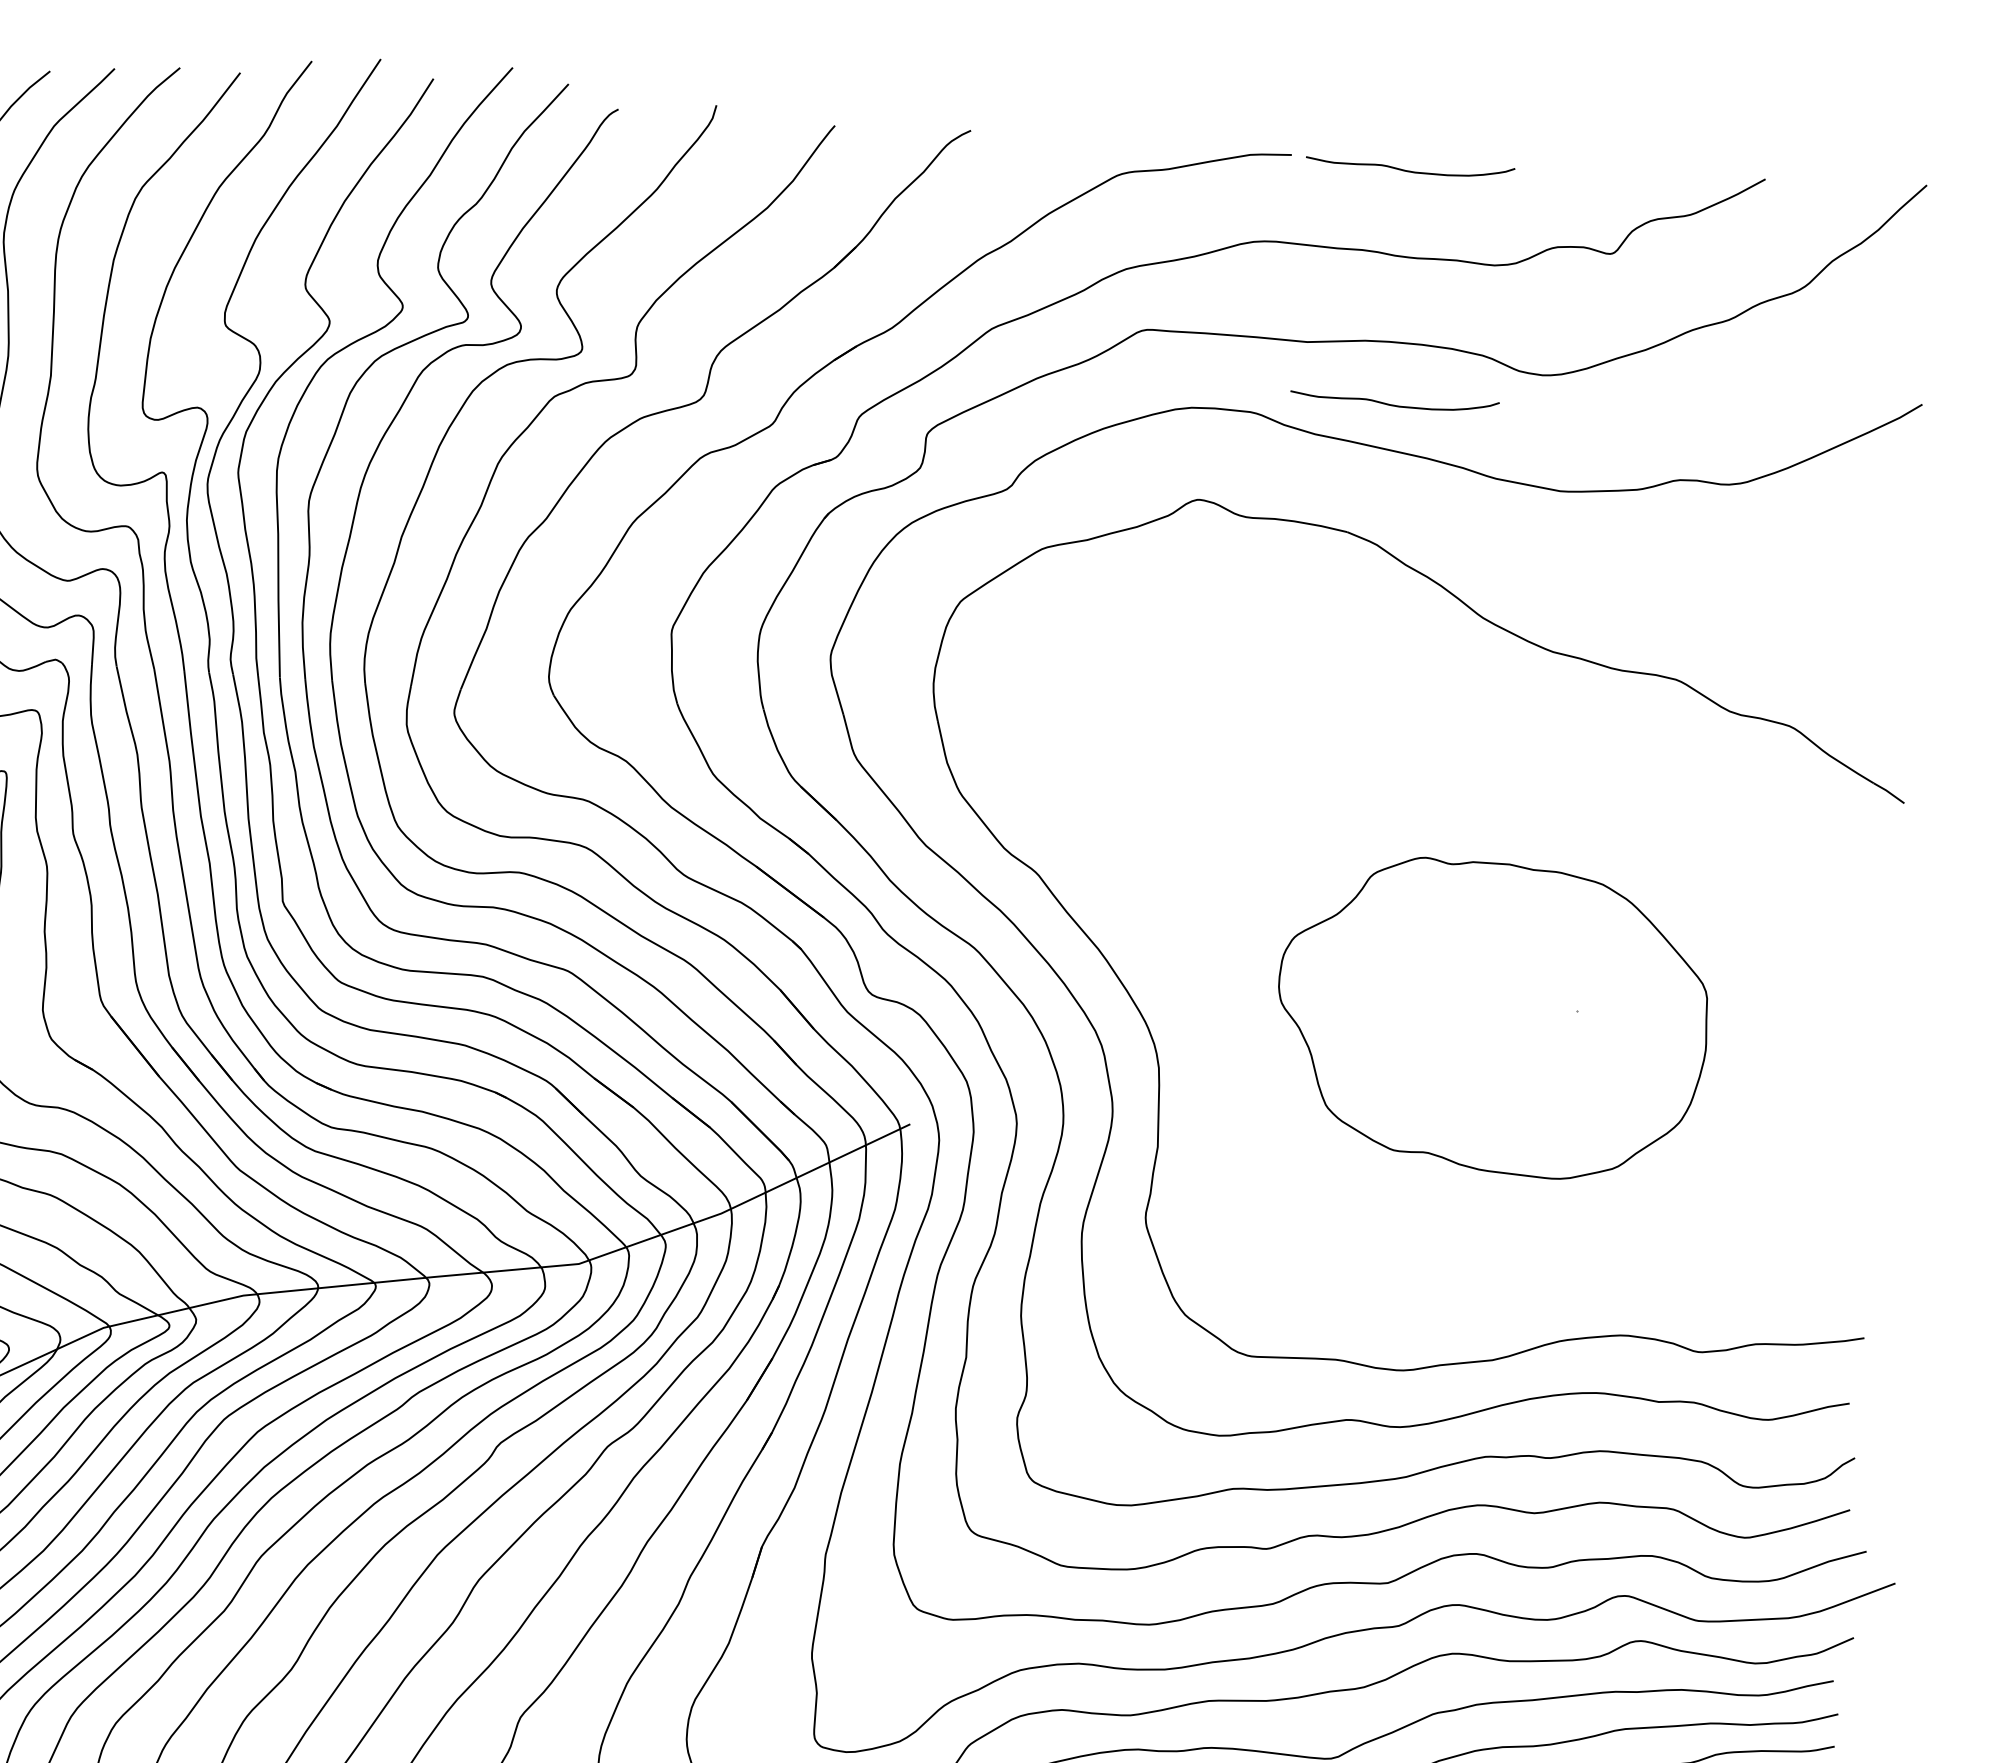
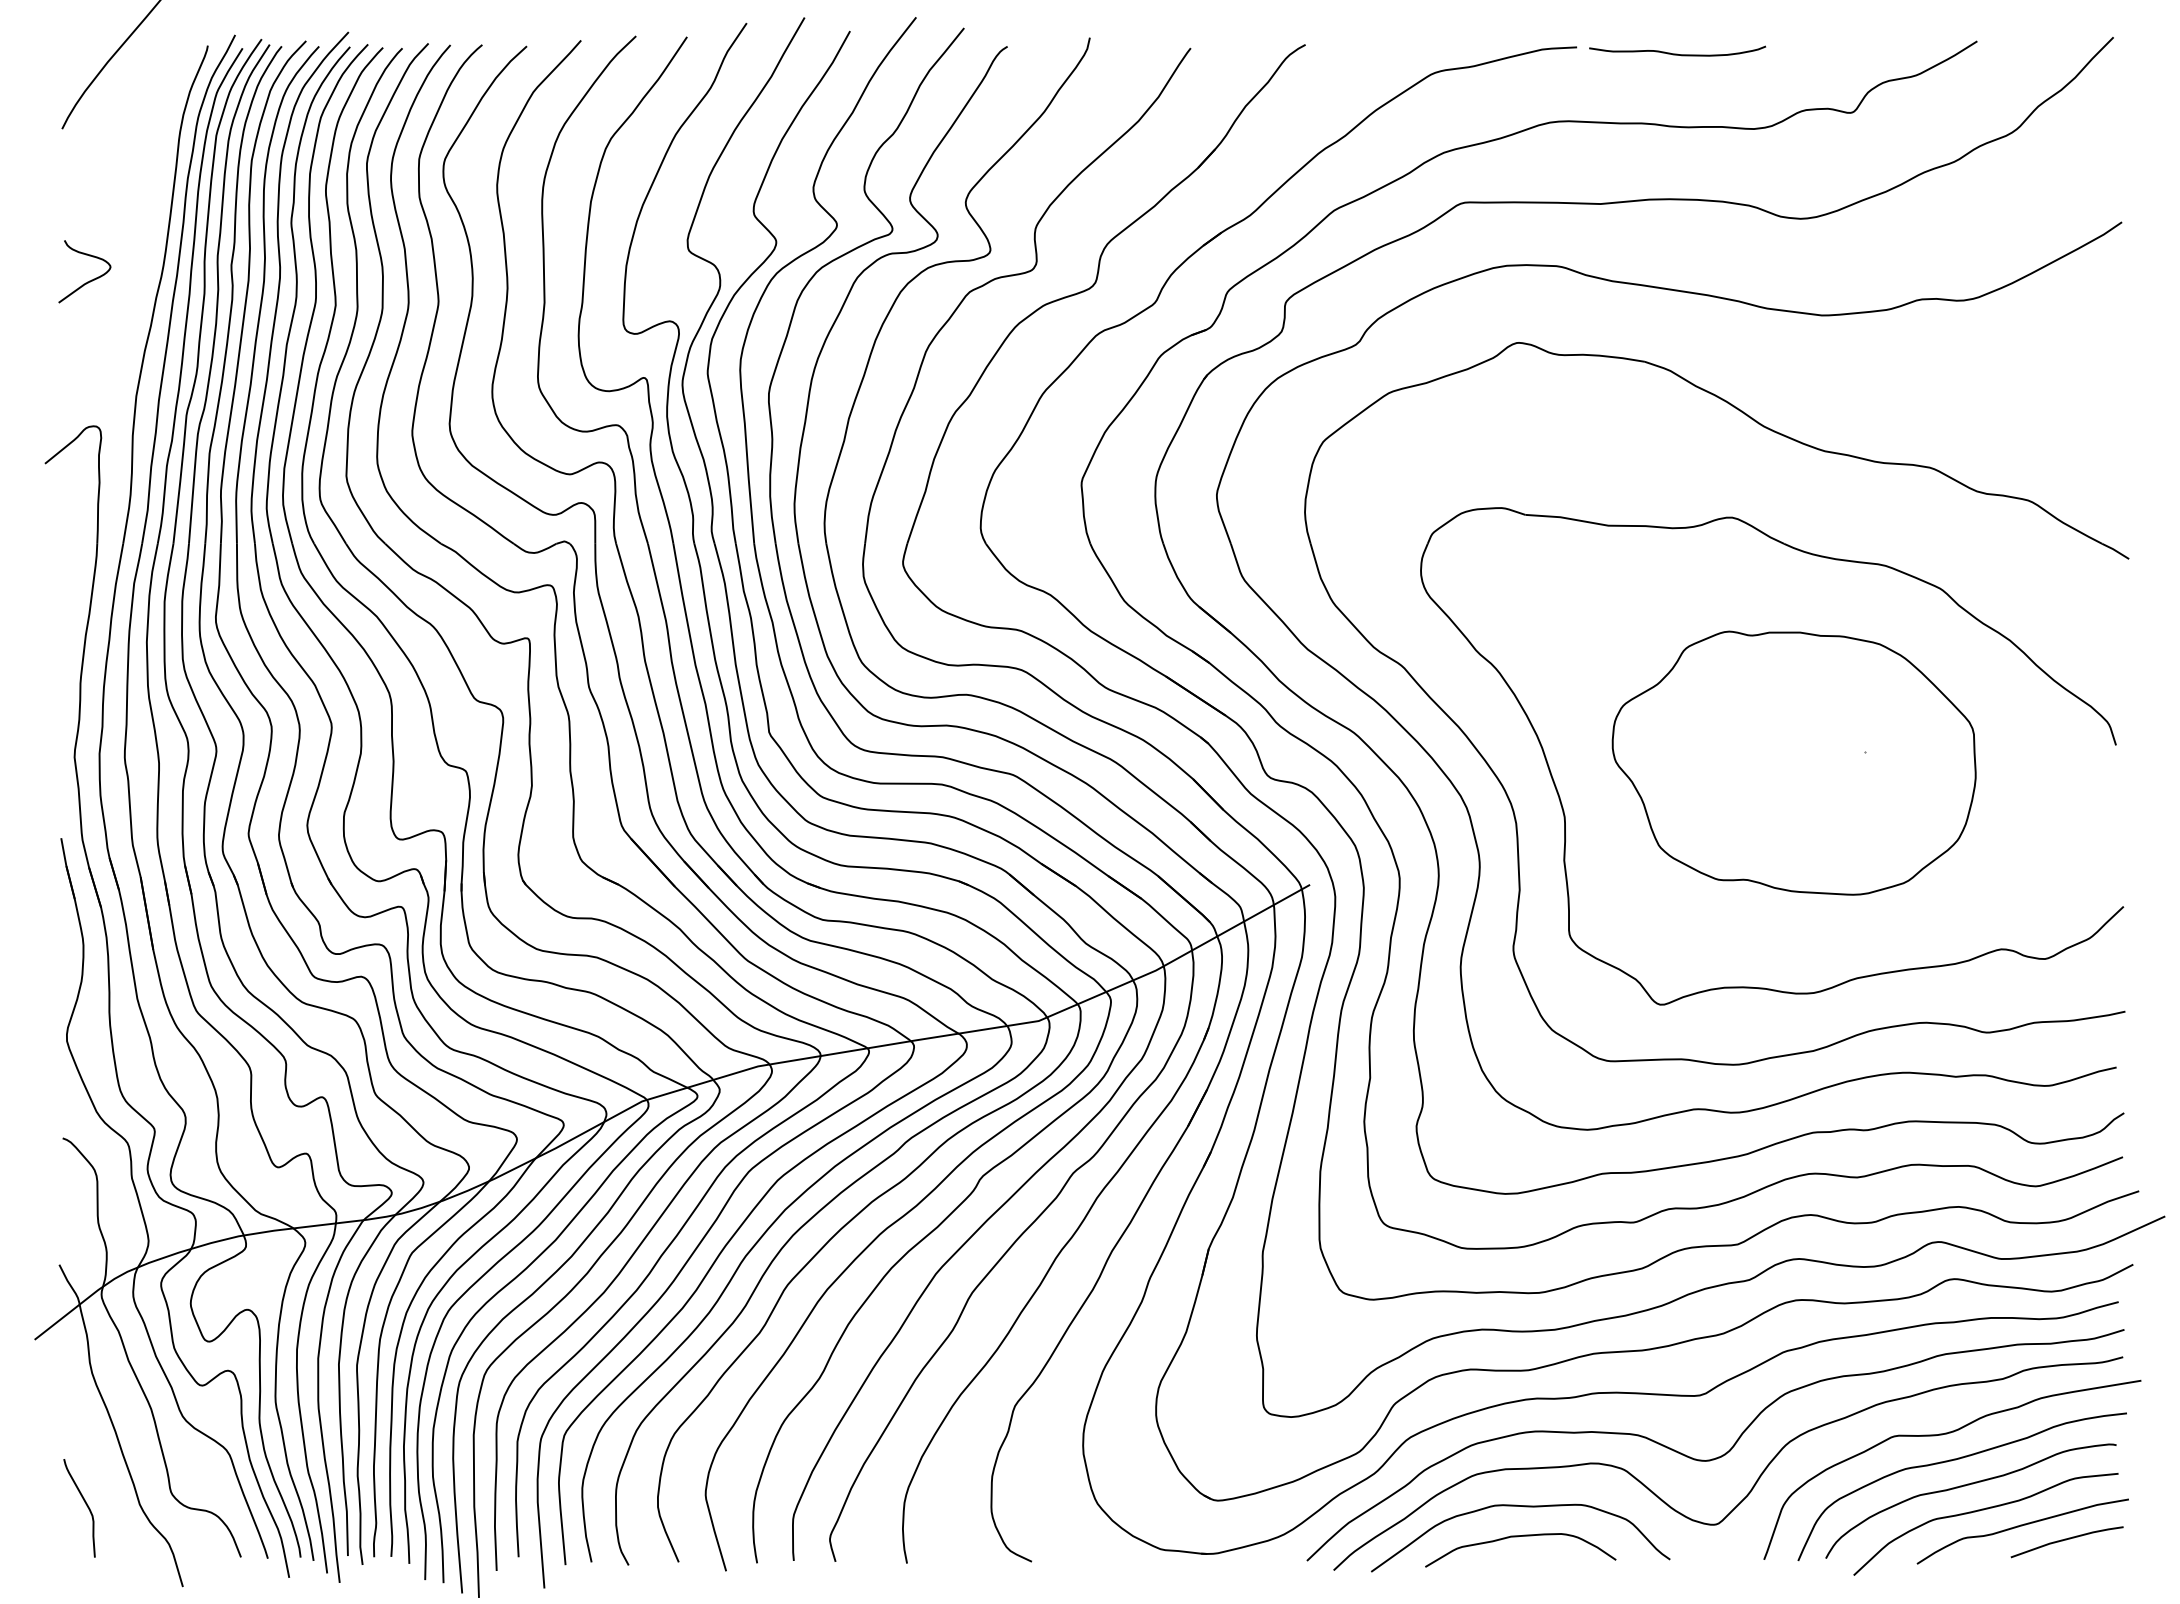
curve: (1394, 404) -> (1677, 251), removed
part: (1539, 777) -> (1820, 557), added

